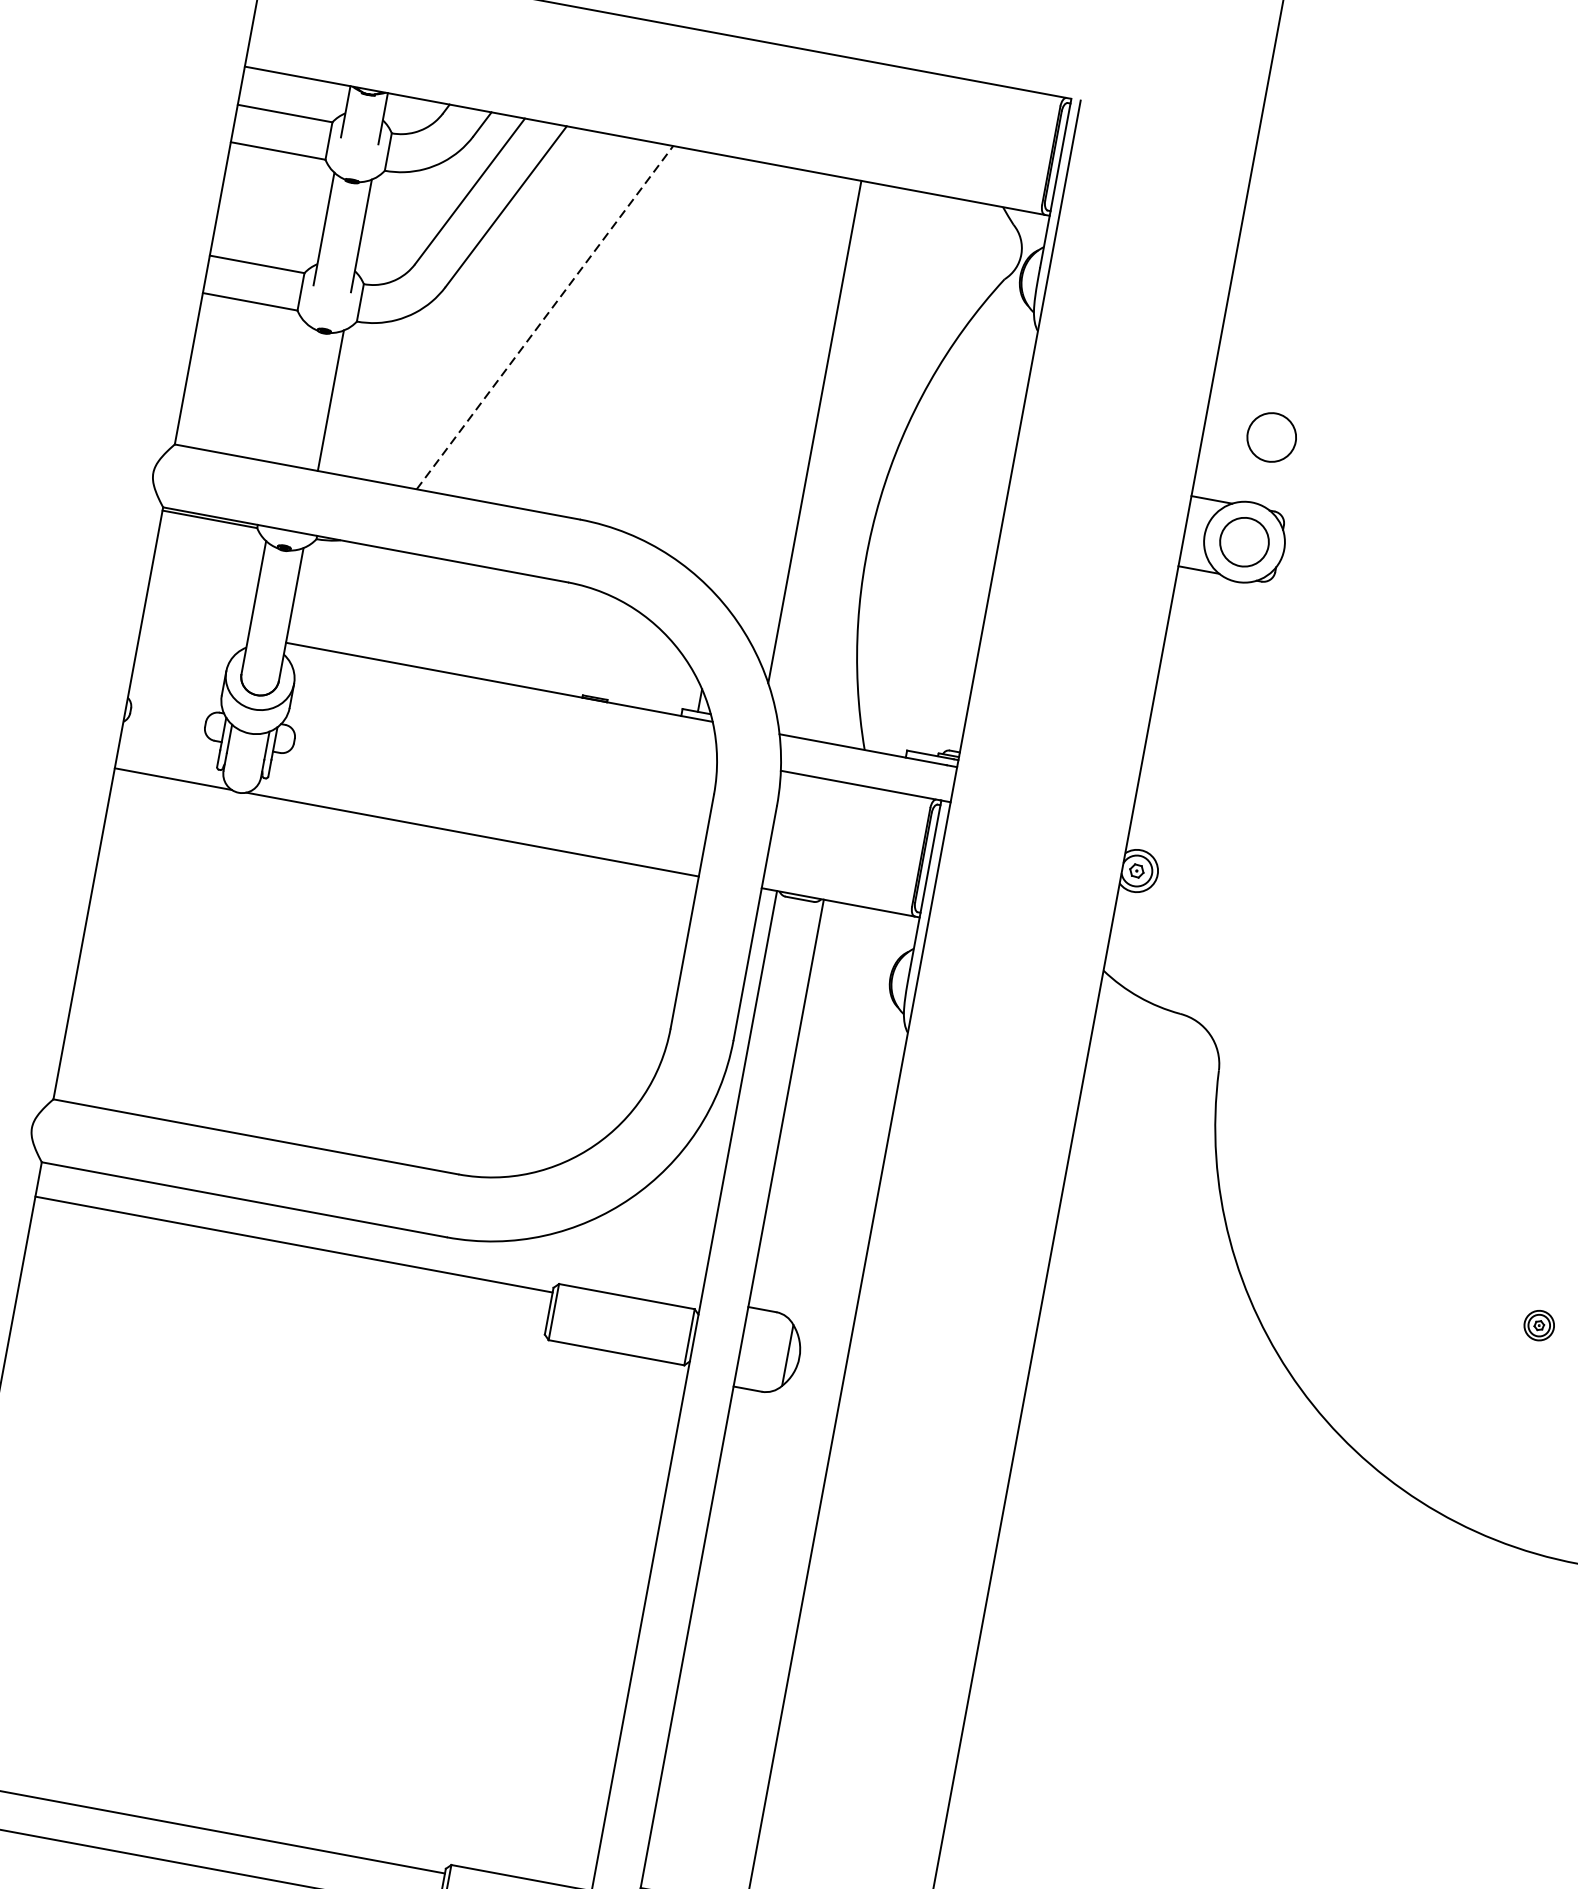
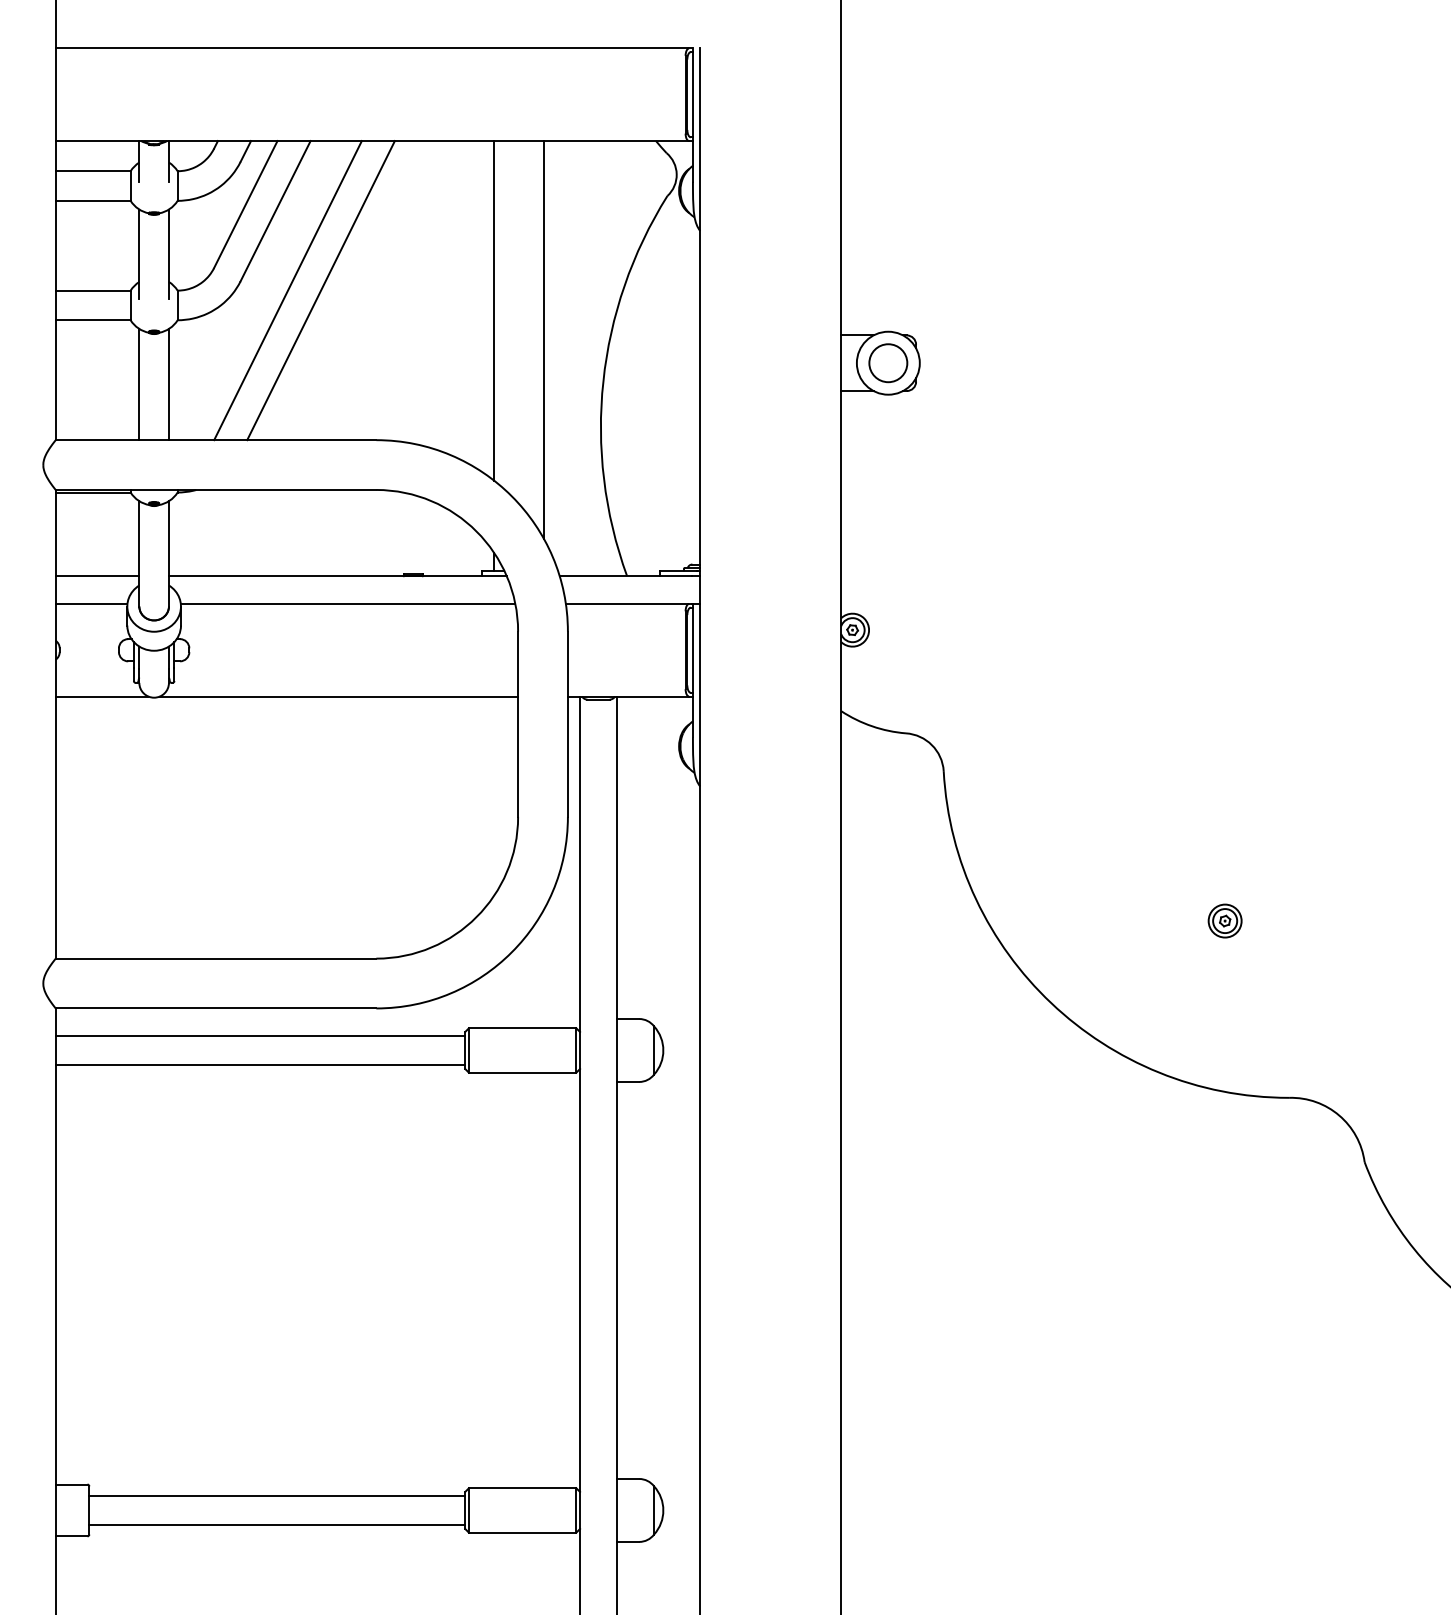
line: (502, 309) -> (287, 290), added
line: (545, 317) -> (321, 290), dashed -> solid
line: (759, 383) -> (494, 310), added
line: (293, 393) -> (139, 384), added
circle: (1271, 437) -> (894, 279), removed
line: (195, 626) -> (97, 576), added
line: (181, 659) -> (91, 603), added
line: (505, 719) -> (347, 603), added
line: (287, 1282) -> (260, 1065), added
part: (1538, 1324) -> (1224, 920), size x1.43

